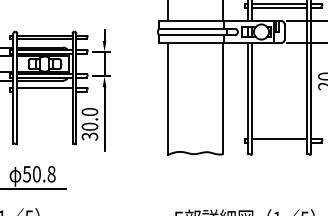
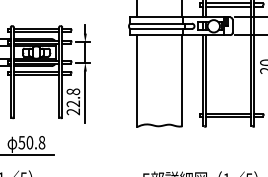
line: (44, 91) -> (36, 74), added
text: (89, 124) -> (73, 102), 30.0 -> 22.8
line: (279, 143) -> (228, 117), added

